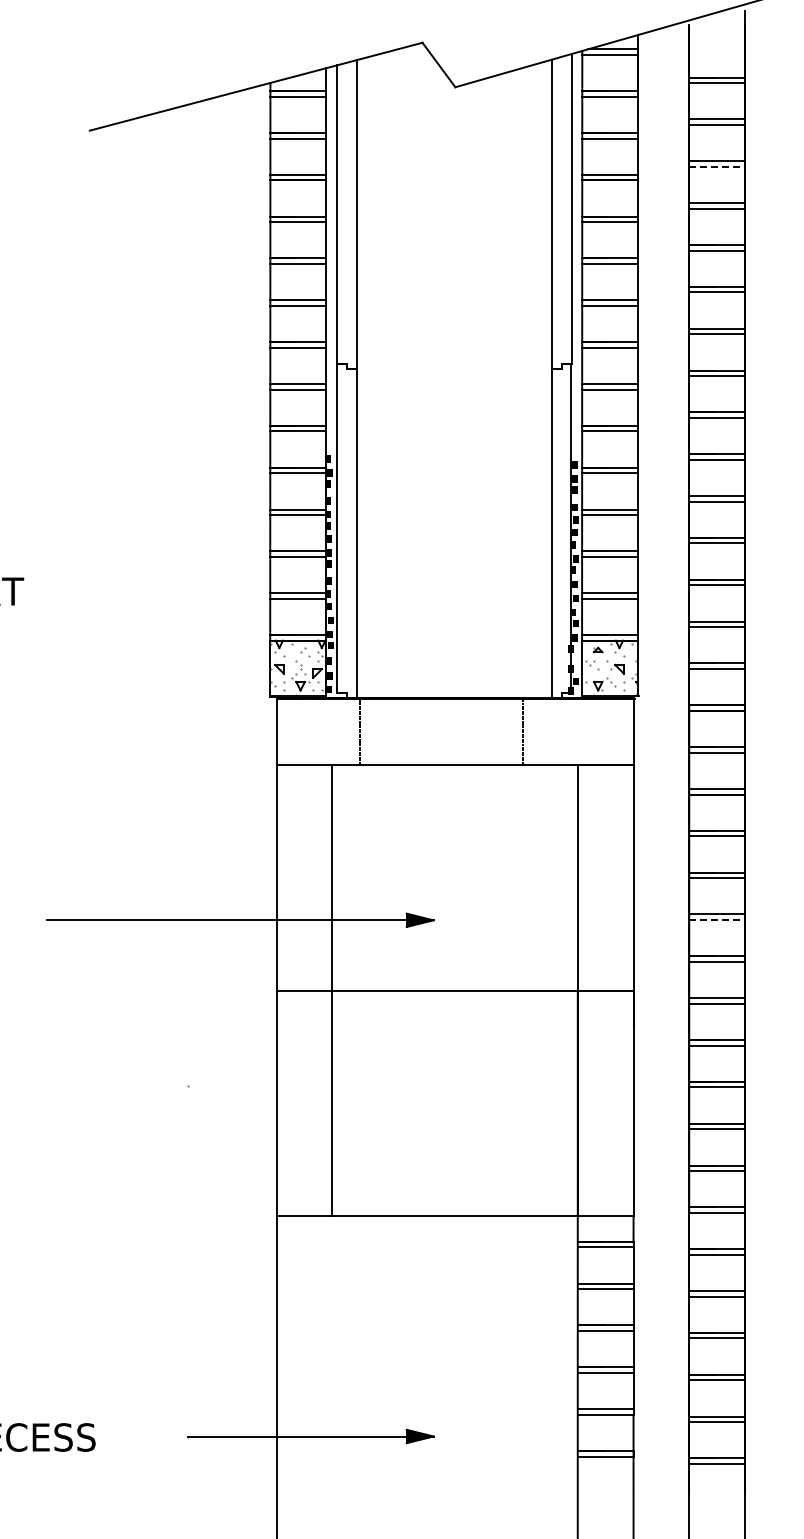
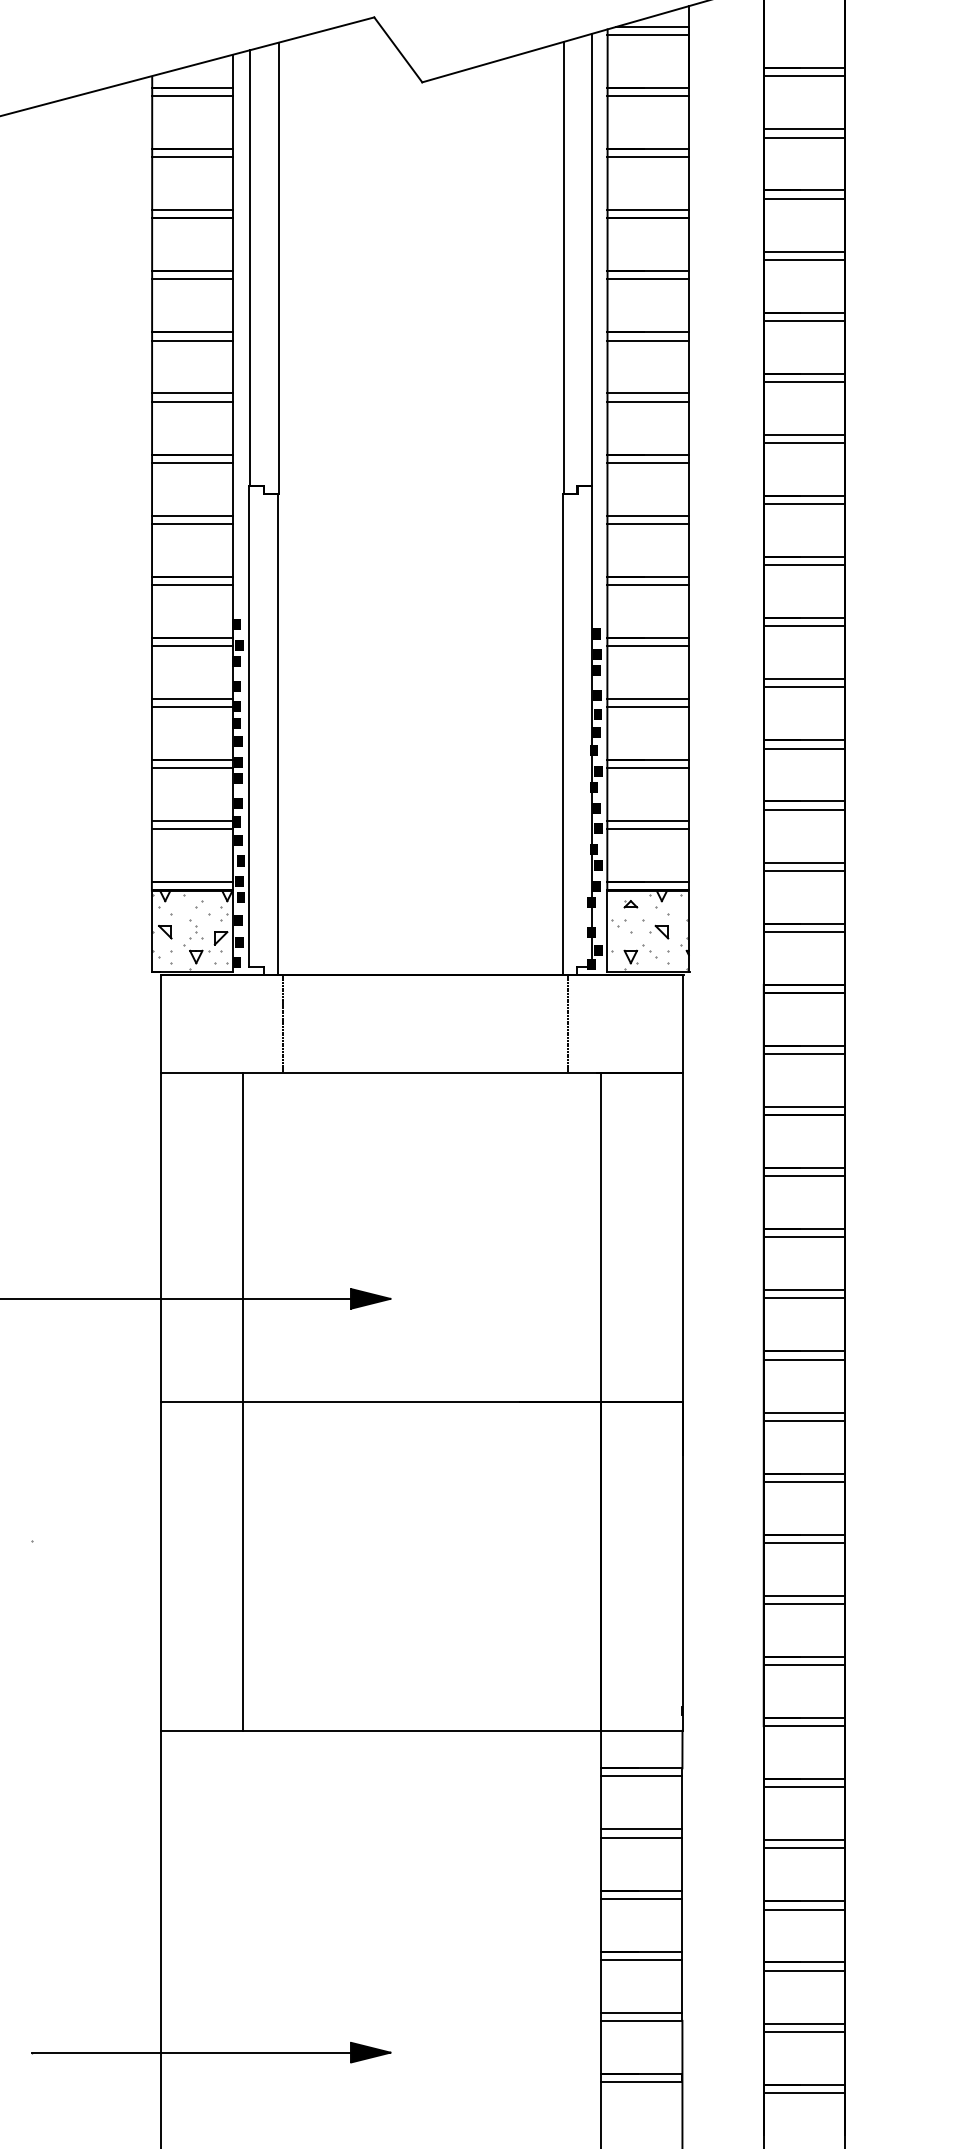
line: (717, 166) -> (805, 198), dashed -> solid
line: (523, 731) -> (568, 1023), moved
line: (717, 920) -> (805, 1299), dashed -> solid

